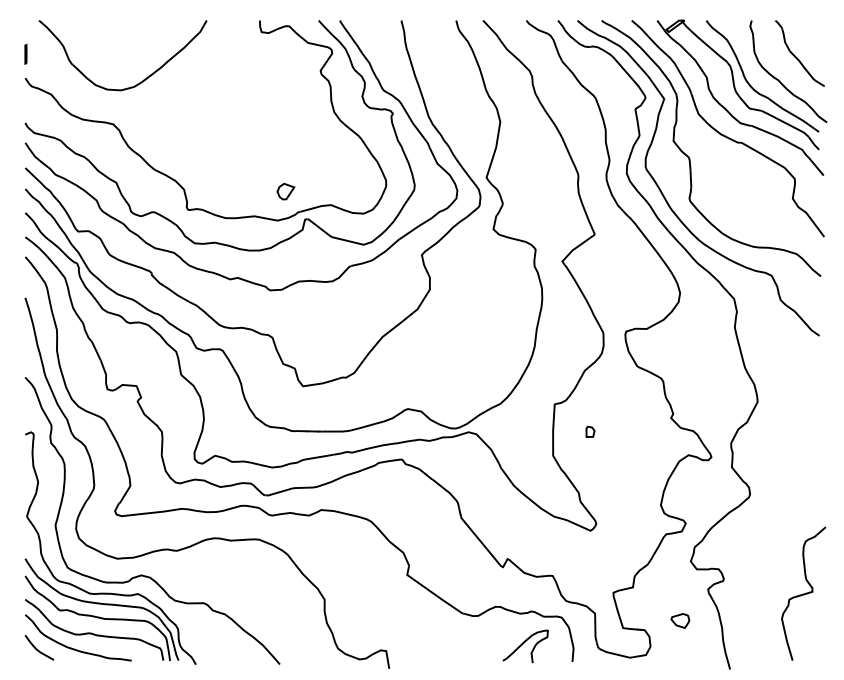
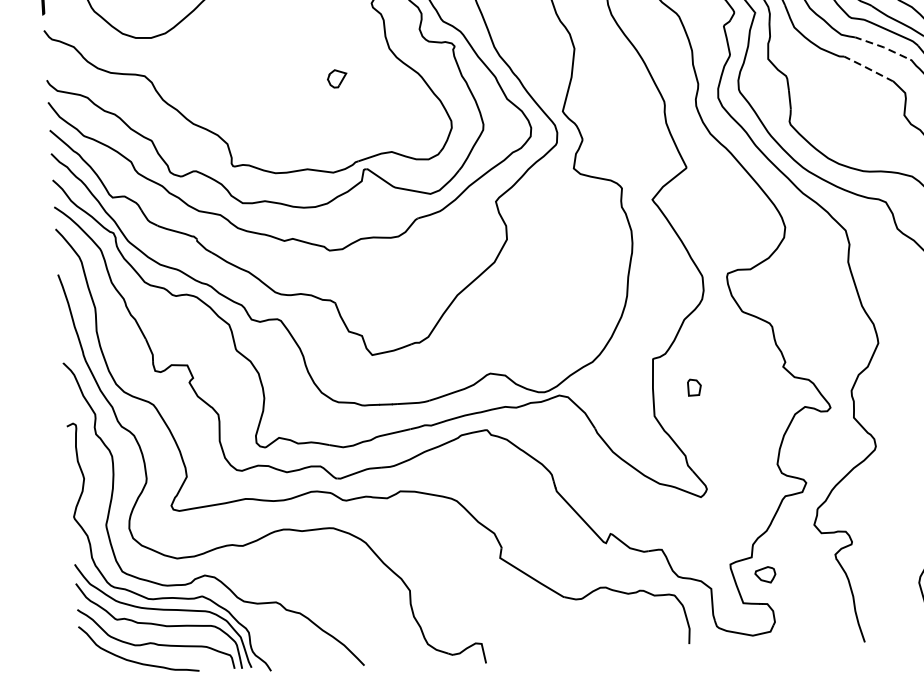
line: (777, 136) -> (883, 47), solid -> dashed
line: (761, 154) -> (866, 68), solid -> dashed
part: (285, 191) -> (336, 78), moved
part: (590, 431) -> (694, 386), size x1.4
part: (680, 620) -> (765, 574), moved
curve: (523, 644) -> (633, 627), removed
curve: (37, 648) -> (94, 663), removed

